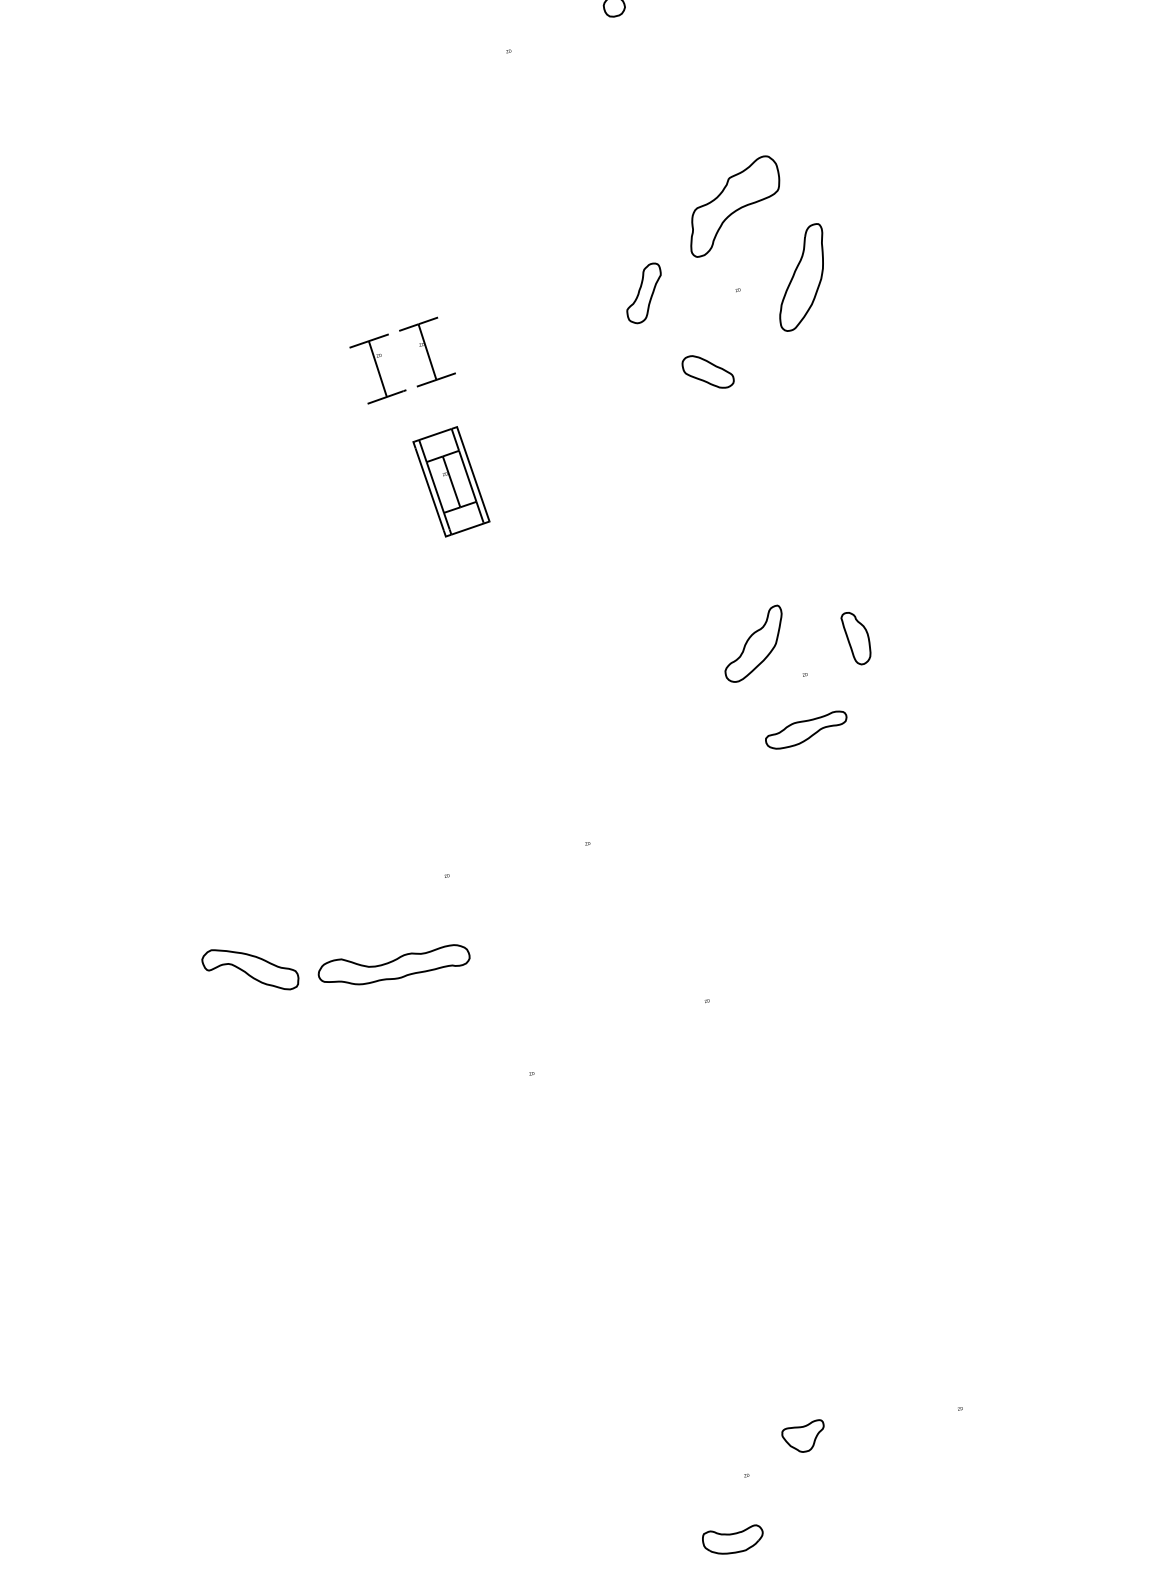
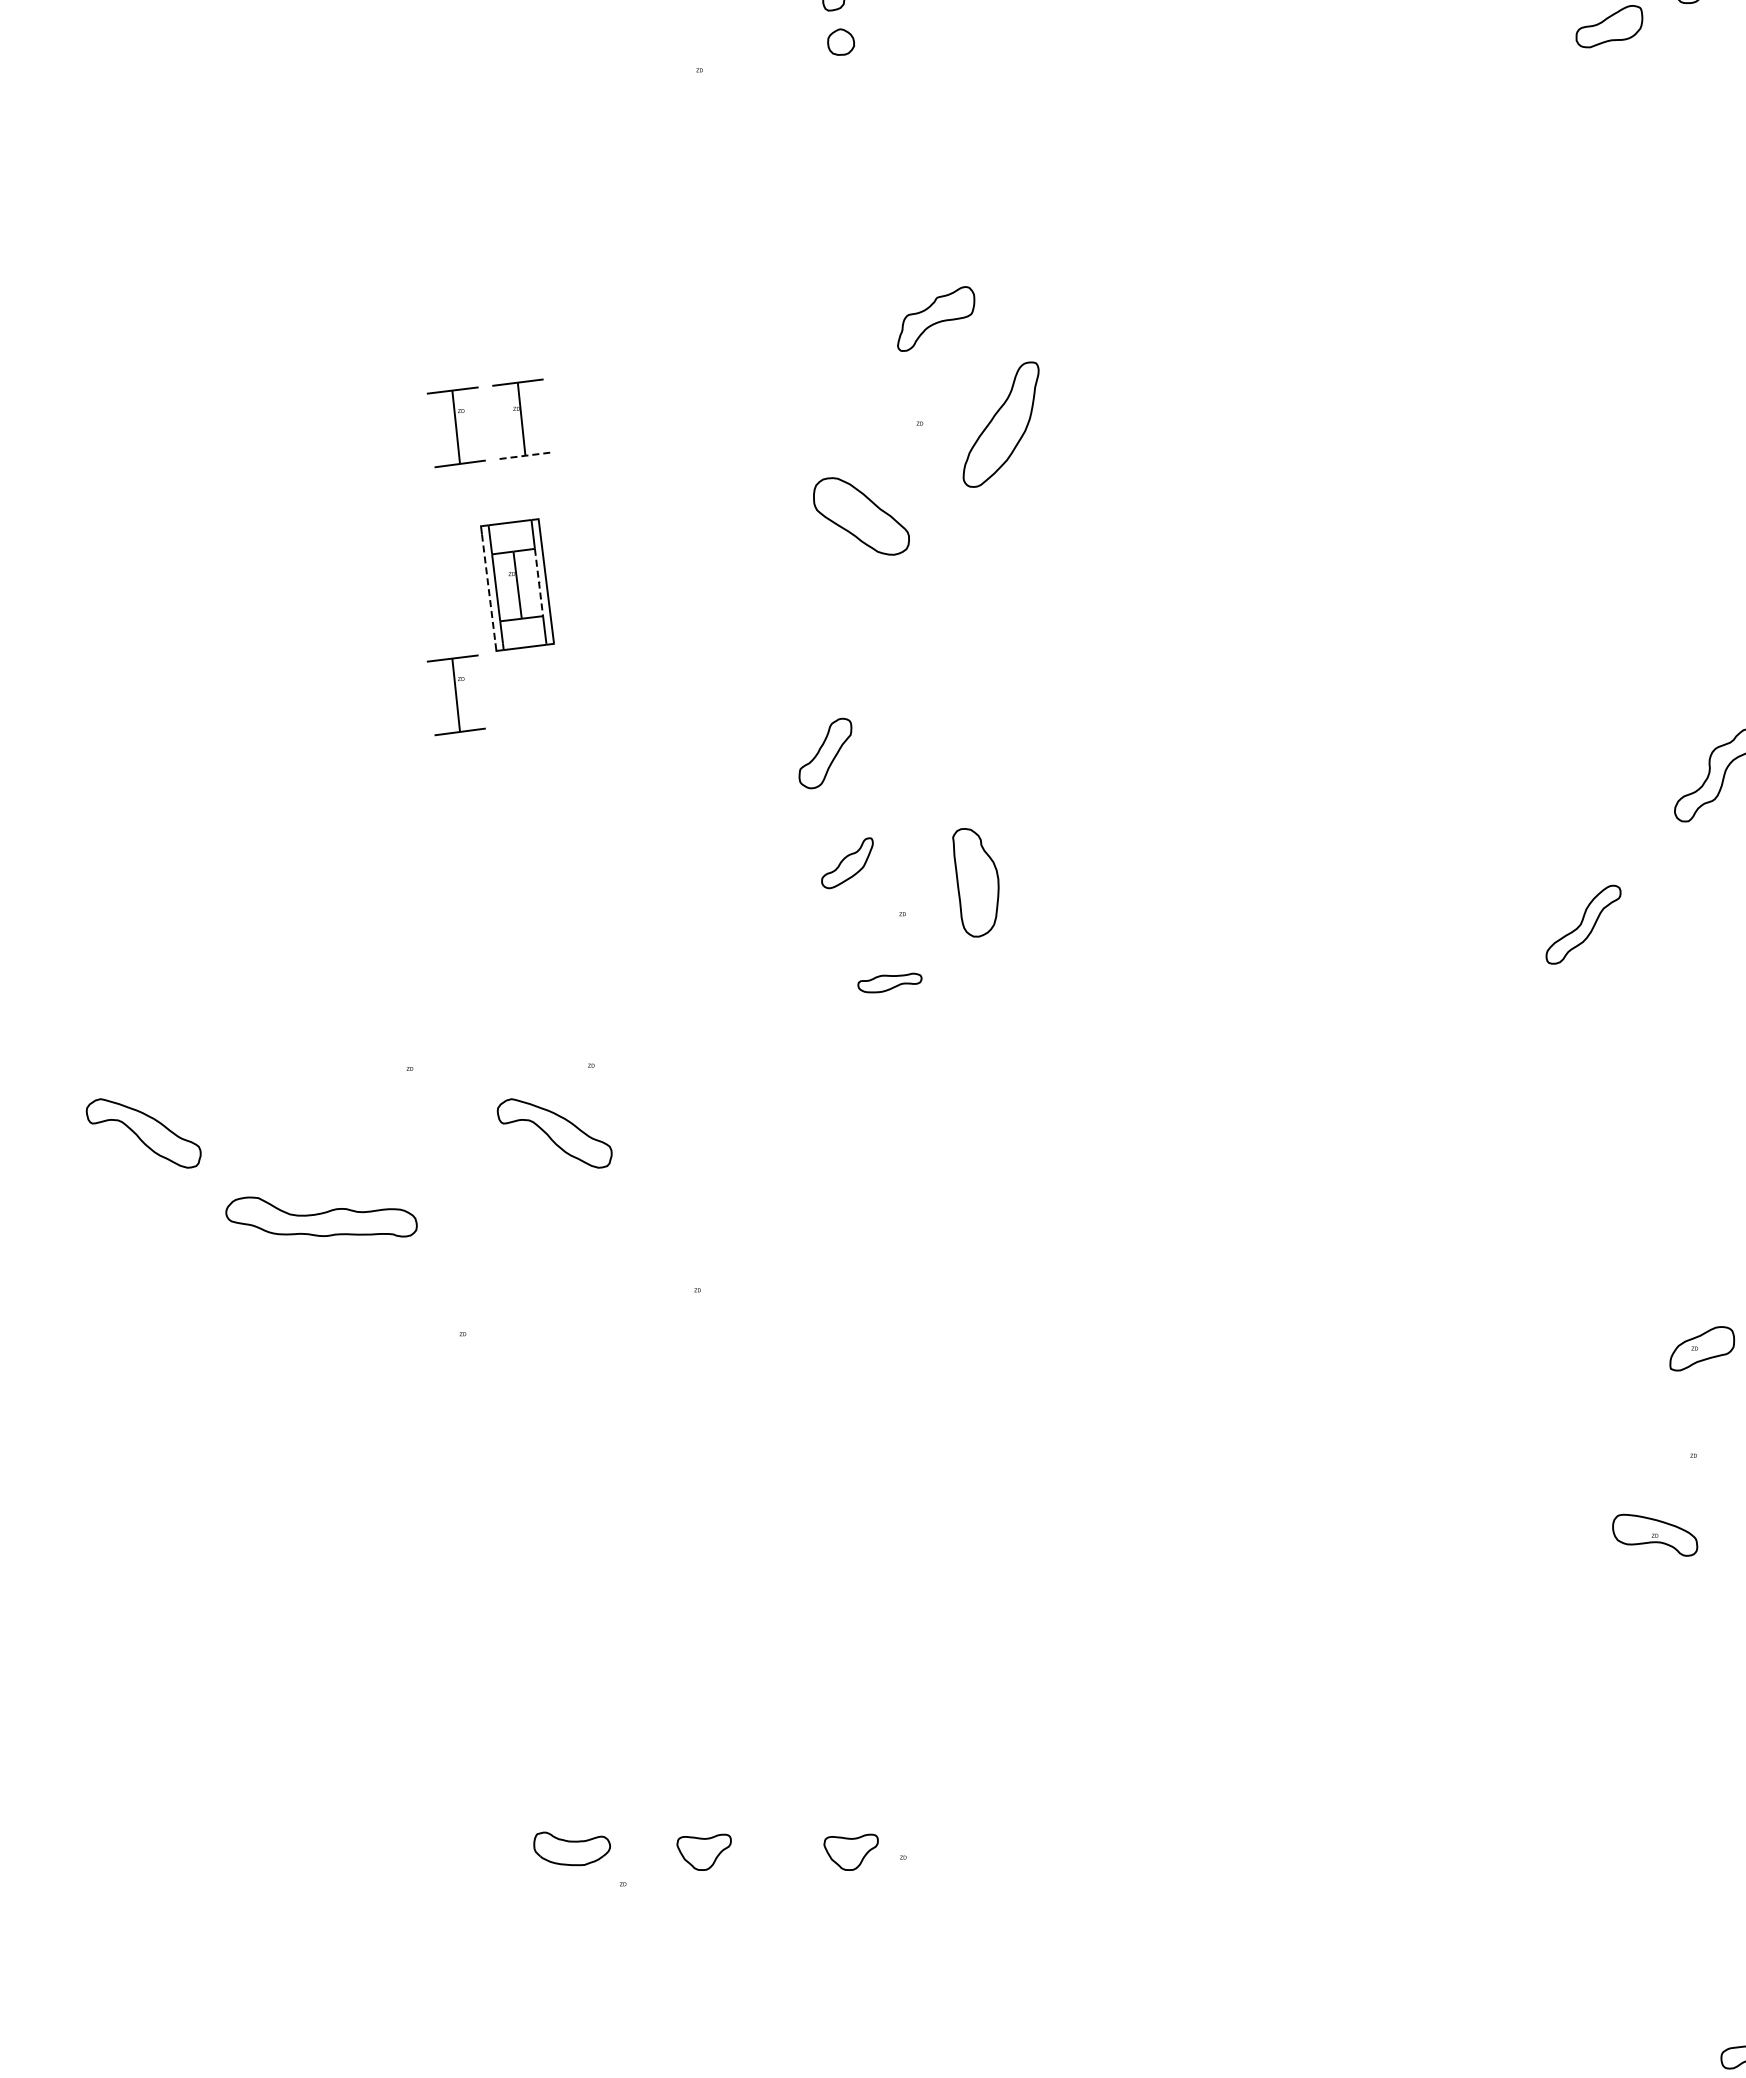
part: (733, 205) -> (935, 318), size x0.6
part: (644, 293) -> (825, 753), moved
part: (707, 372) -> (861, 516), size x1.6
line: (436, 379) -> (525, 455), solid -> dashed
line: (467, 475) -> (538, 581), solid -> dashed
line: (429, 489) -> (488, 588), solid -> dashed
part: (421, 577) -> (455, 695), added
part: (857, 637) -> (976, 881), size x1.6
part: (753, 643) -> (847, 862), size x0.6
part: (806, 730) -> (889, 982), size x0.6
part: (570, 902) -> (554, 1133), added
part: (393, 963) -> (321, 1216), moved
part: (918, 1412) -> (850, 1851), added
part: (733, 1539) -> (572, 1848), moved

